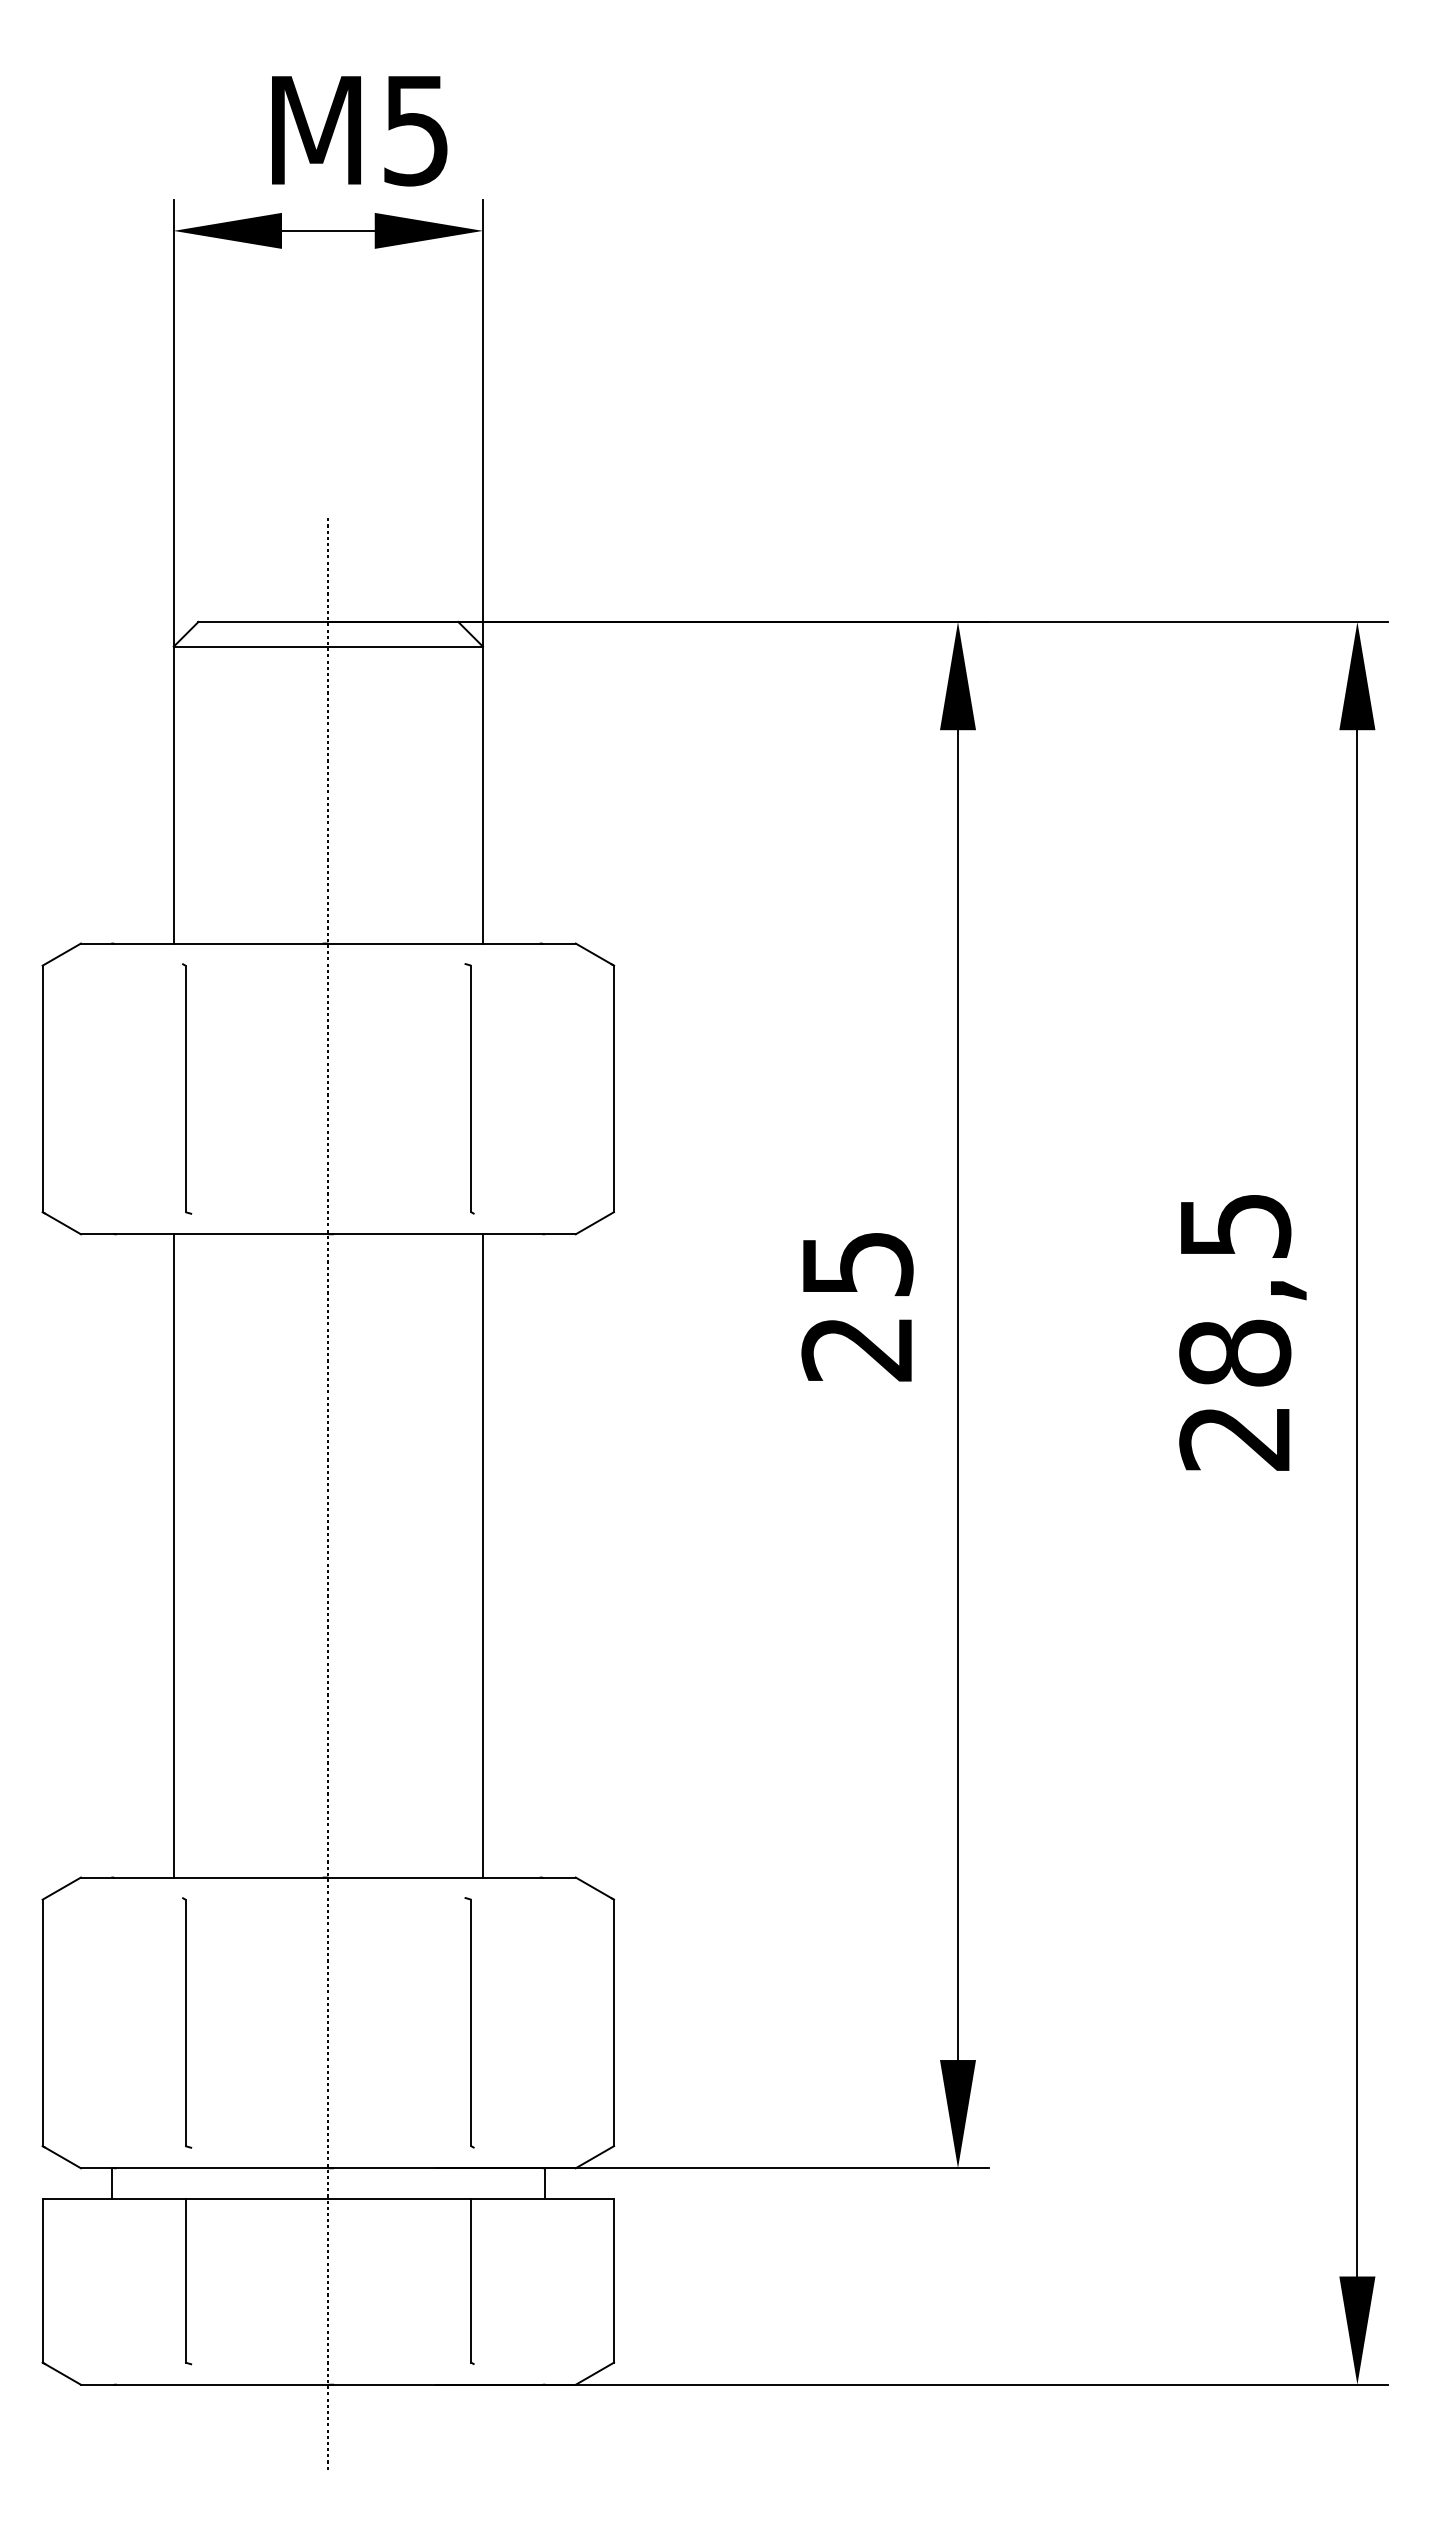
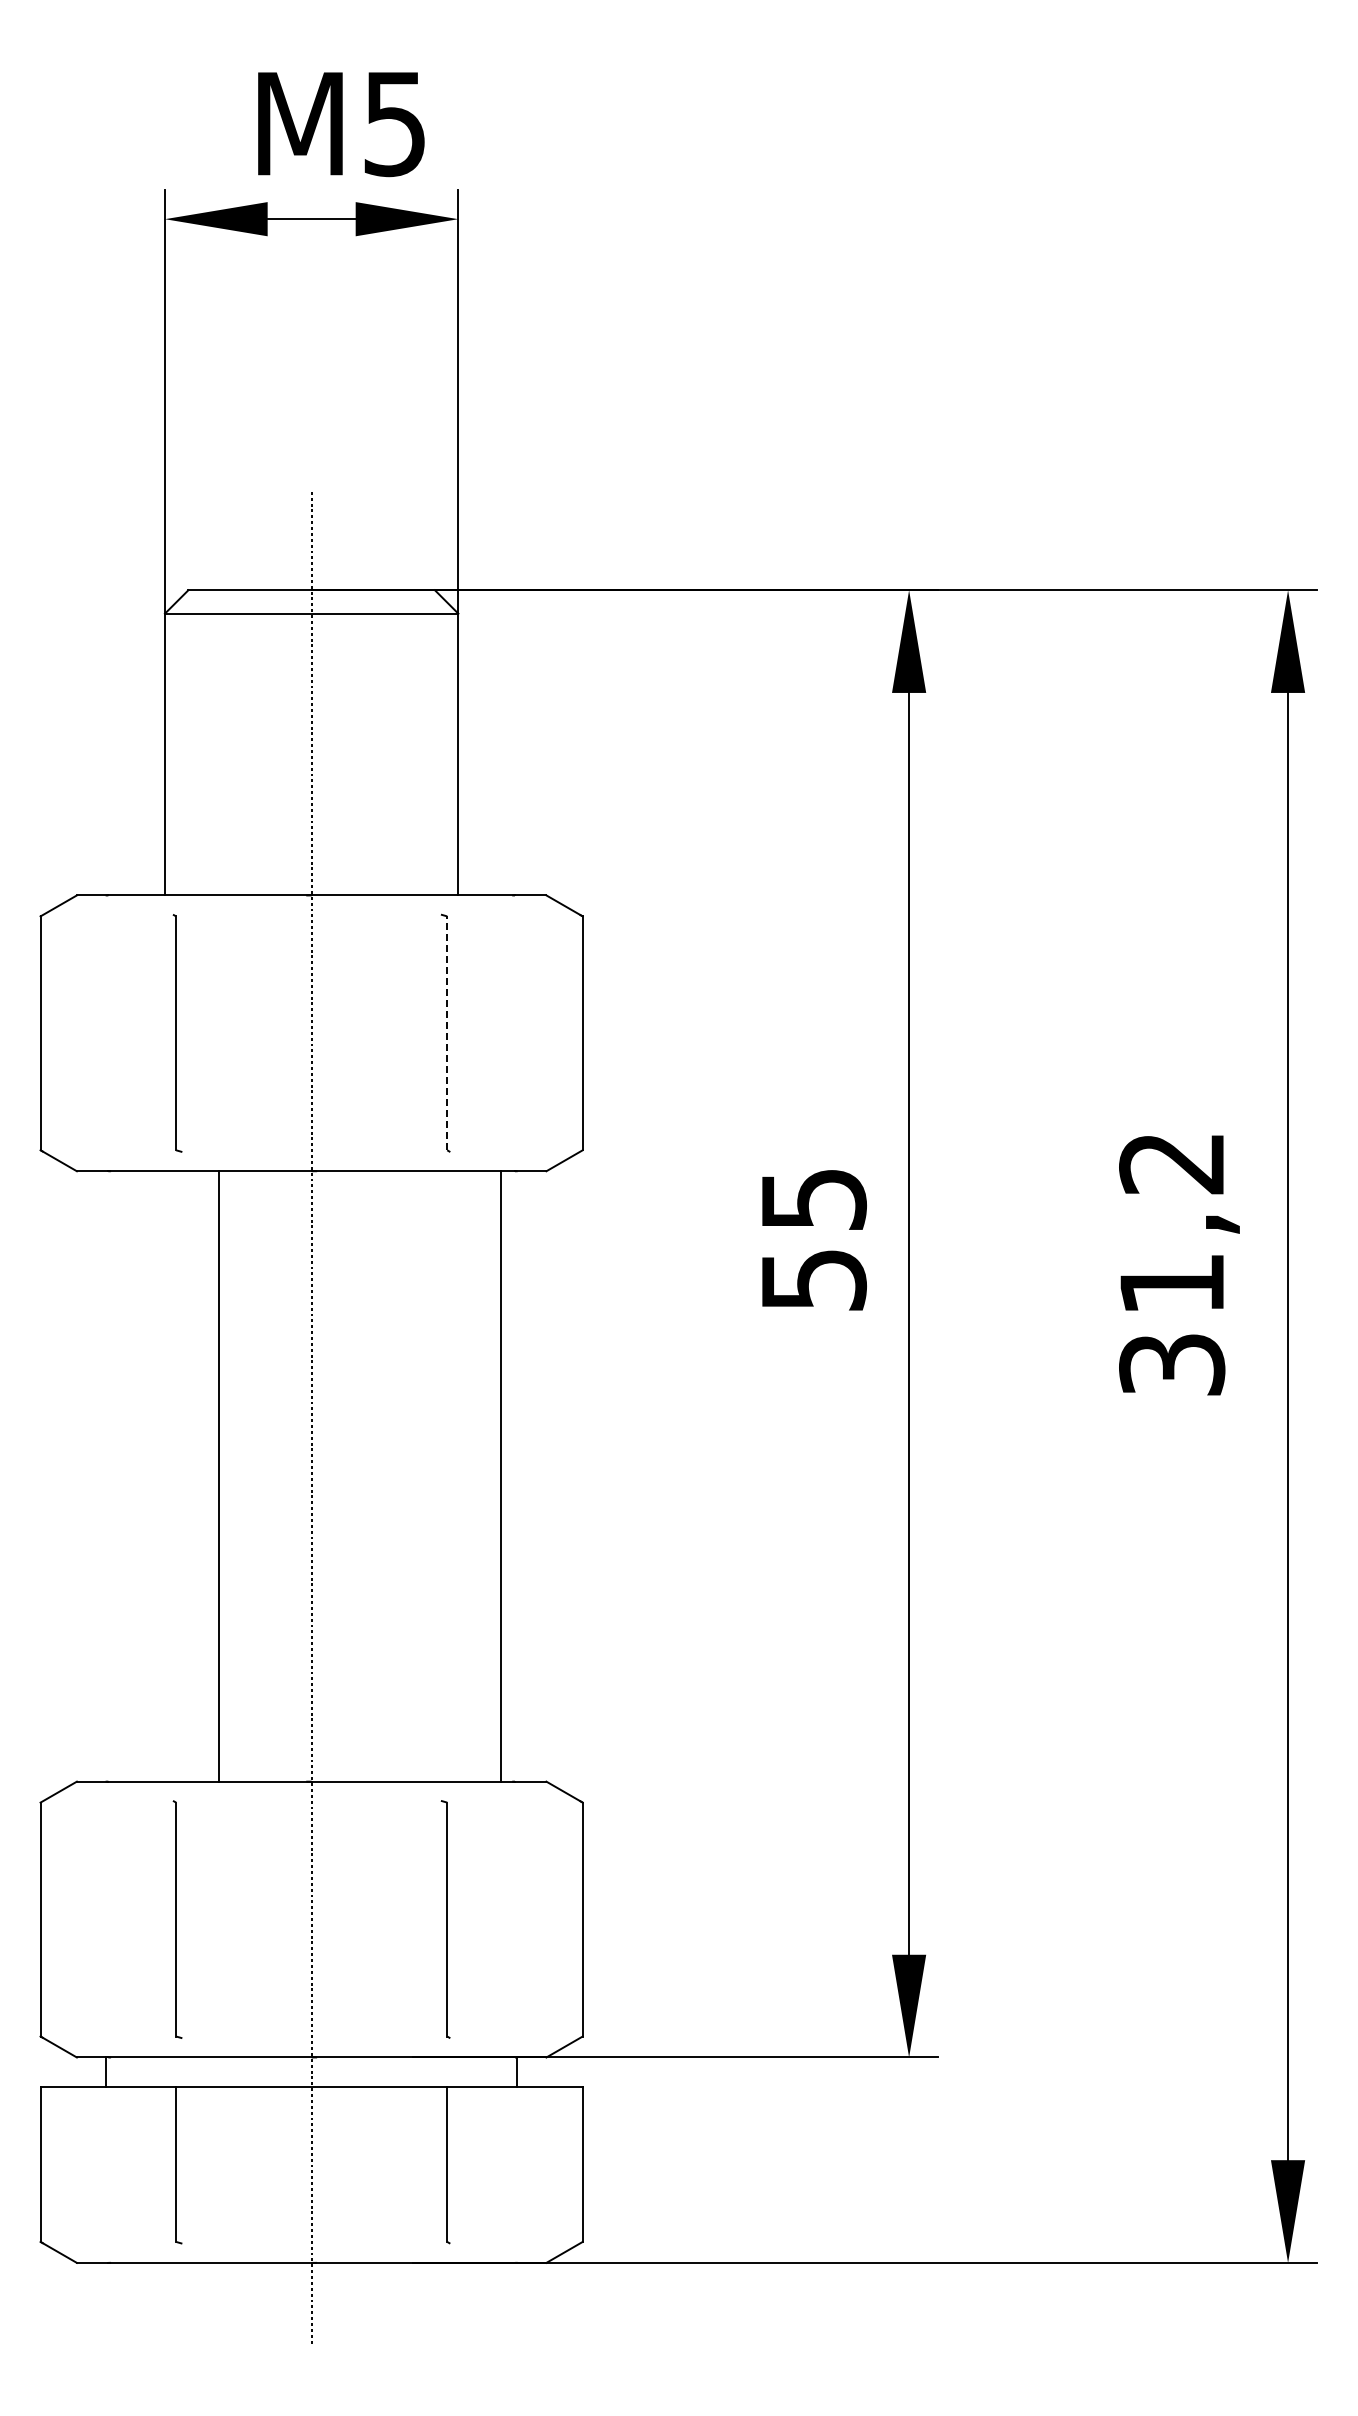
line: (471, 1089) -> (447, 1033), solid -> dashed
text: (1235, 1332) -> (1172, 1264), 28,5 -> 31,2
text: (857, 1349) -> (813, 1280), 25 -> 55
line: (173, 1555) -> (218, 1476), moved
line: (483, 1555) -> (501, 1476), moved

